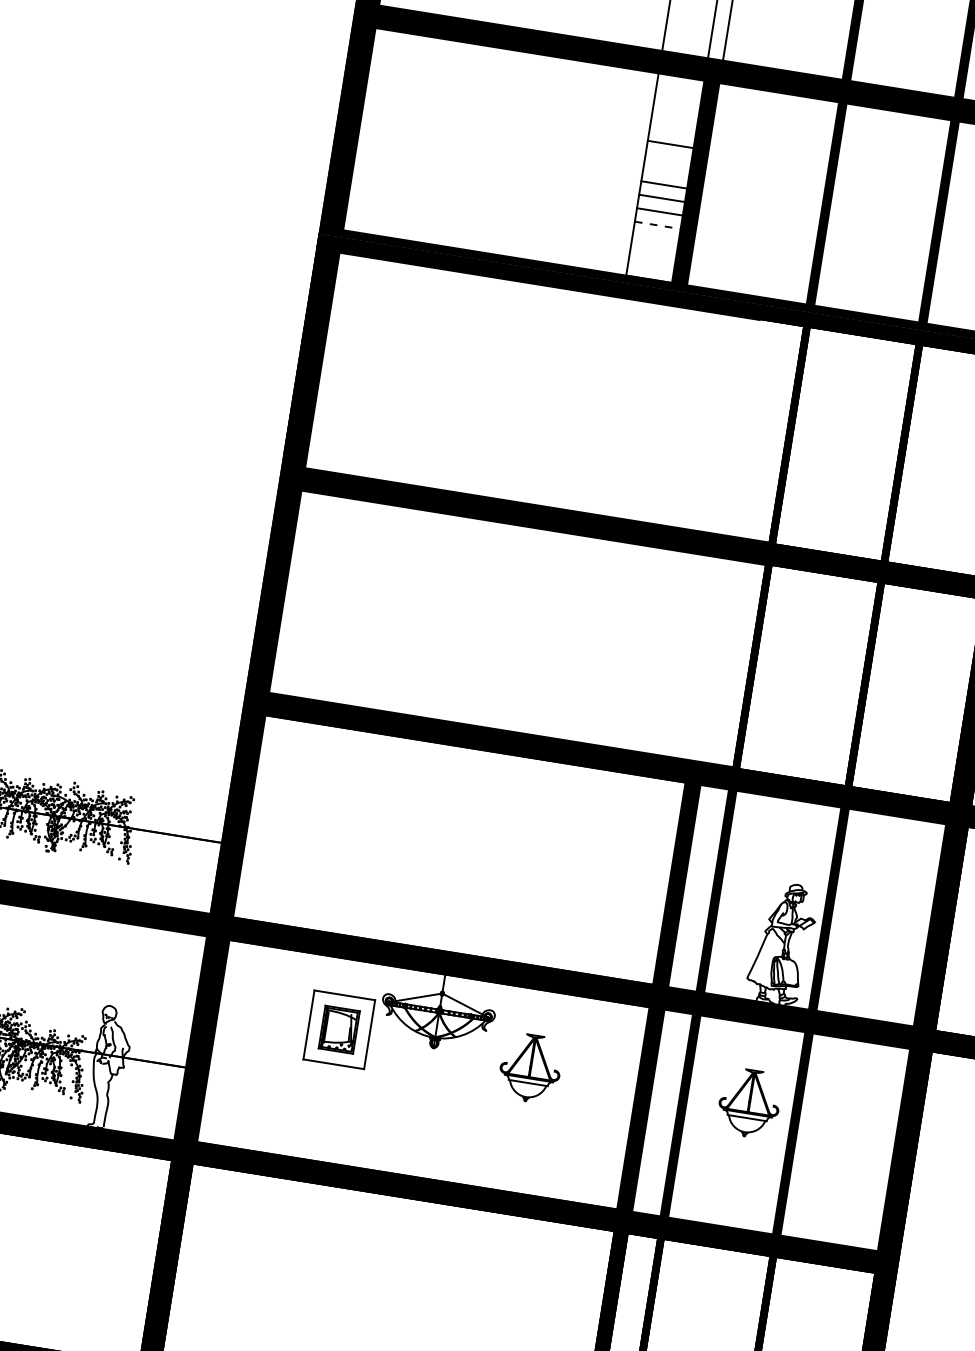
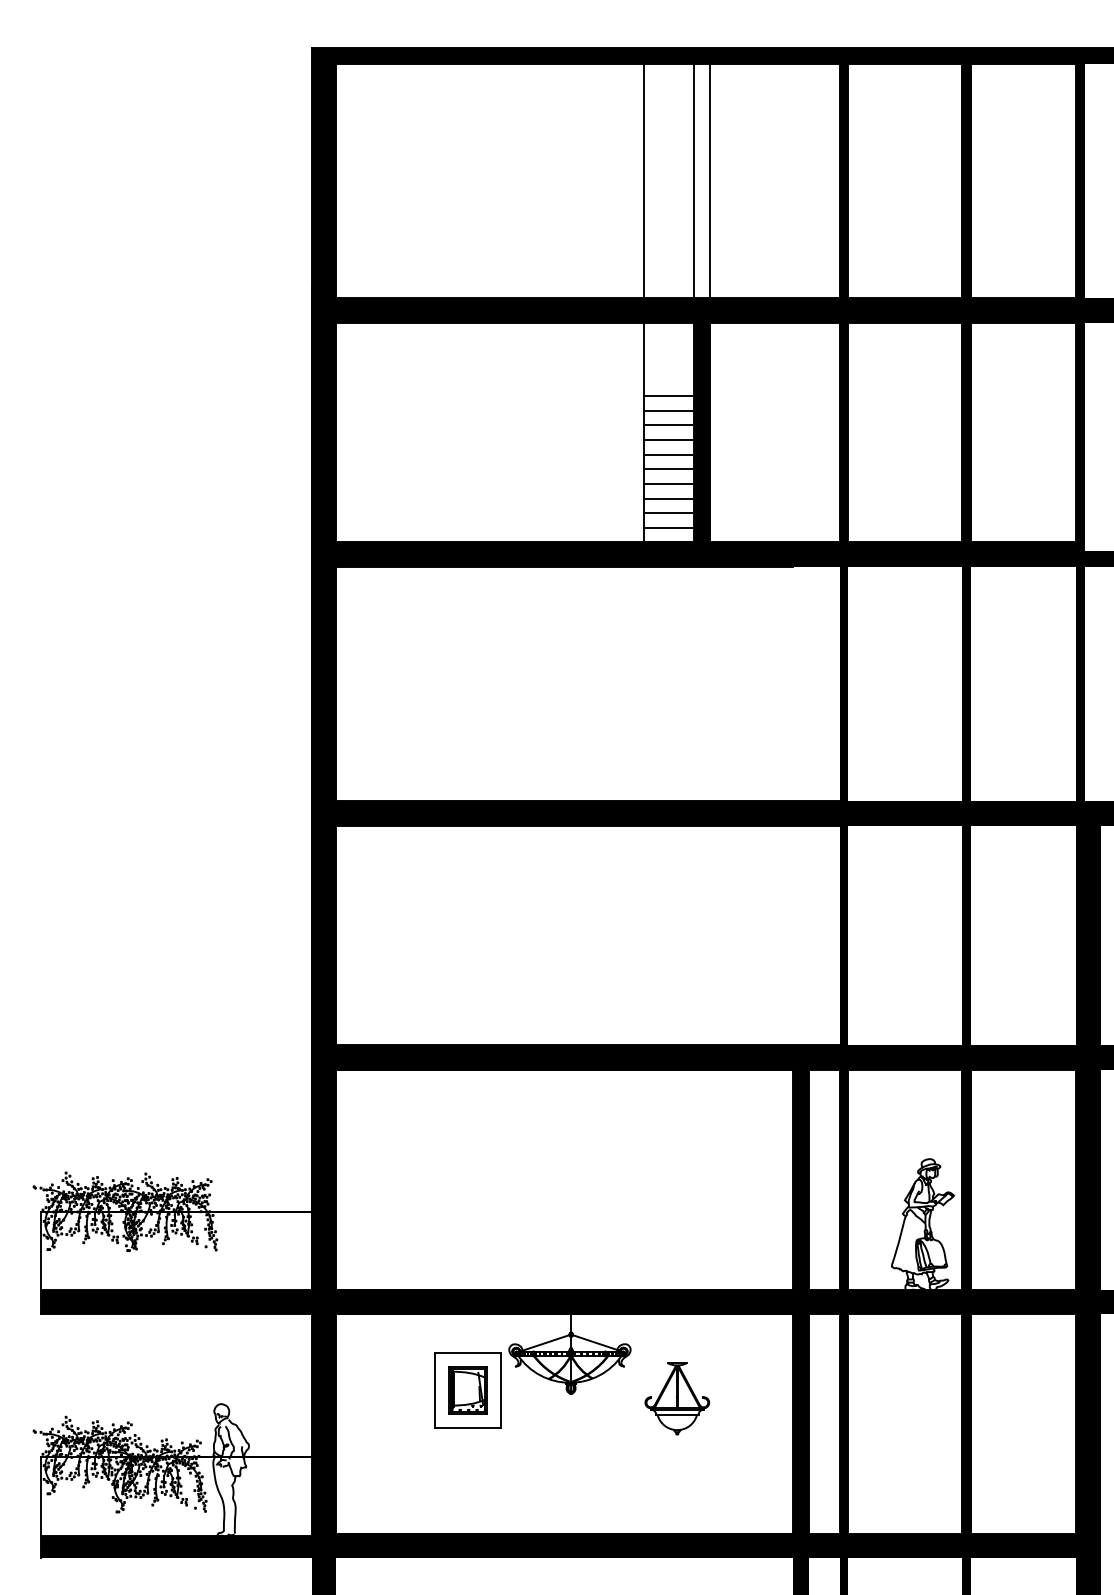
line: (668, 157) -> (668, 410), added
line: (665, 171) -> (668, 425), added
line: (658, 225) -> (669, 483), dashed -> solid
line: (655, 238) -> (668, 498), added
line: (652, 252) -> (668, 513), added
line: (650, 265) -> (668, 527), added
part: (749, 1103) -> (915, 1398), removed

